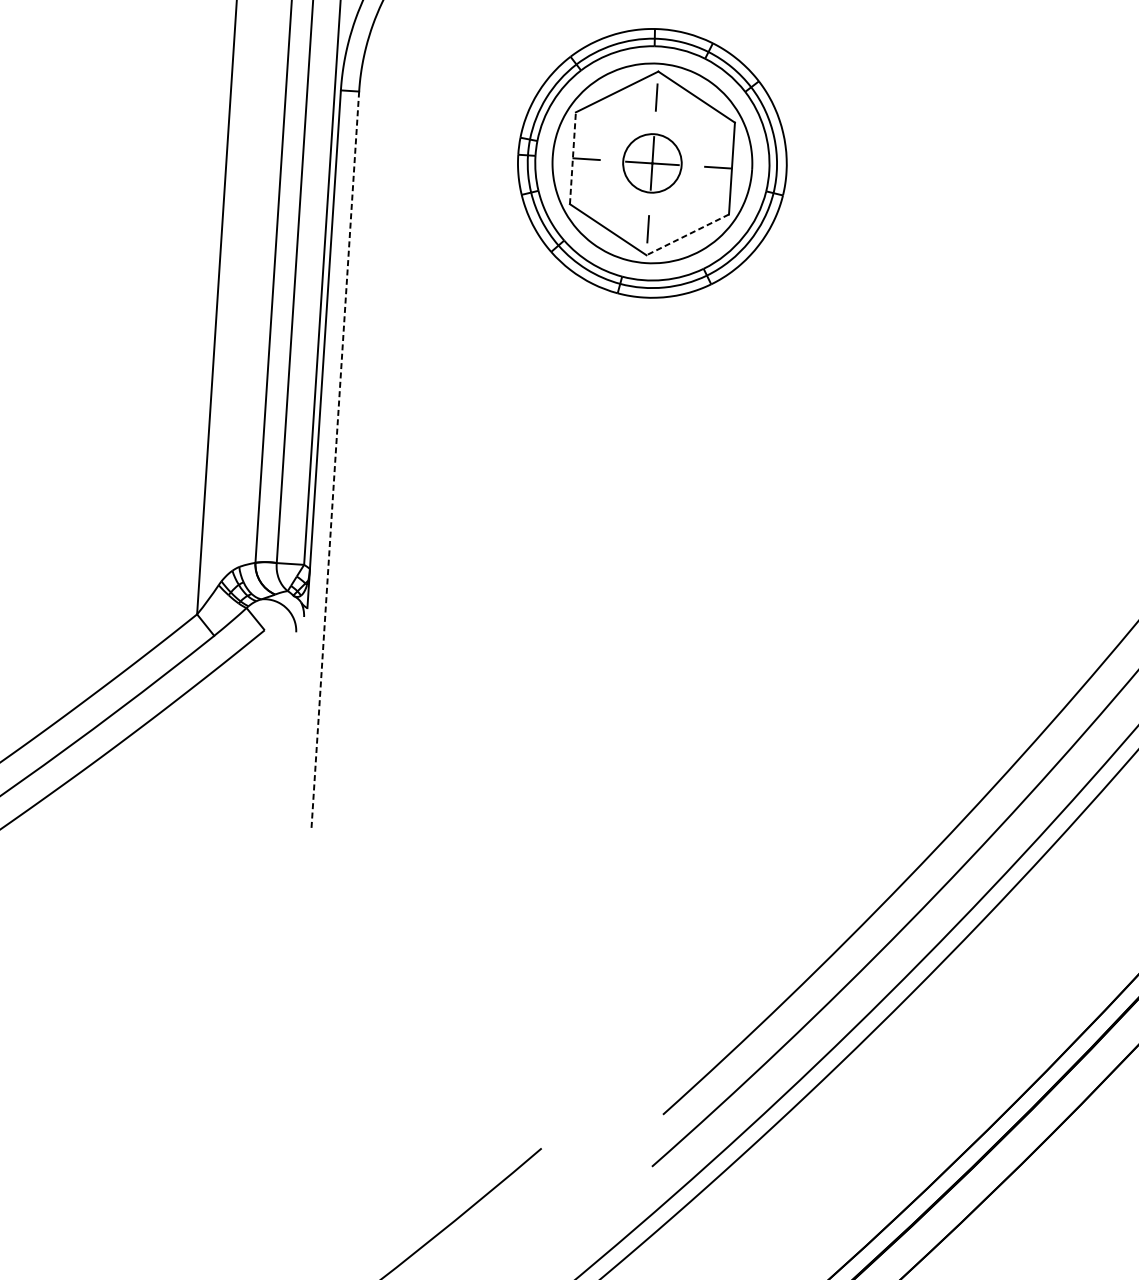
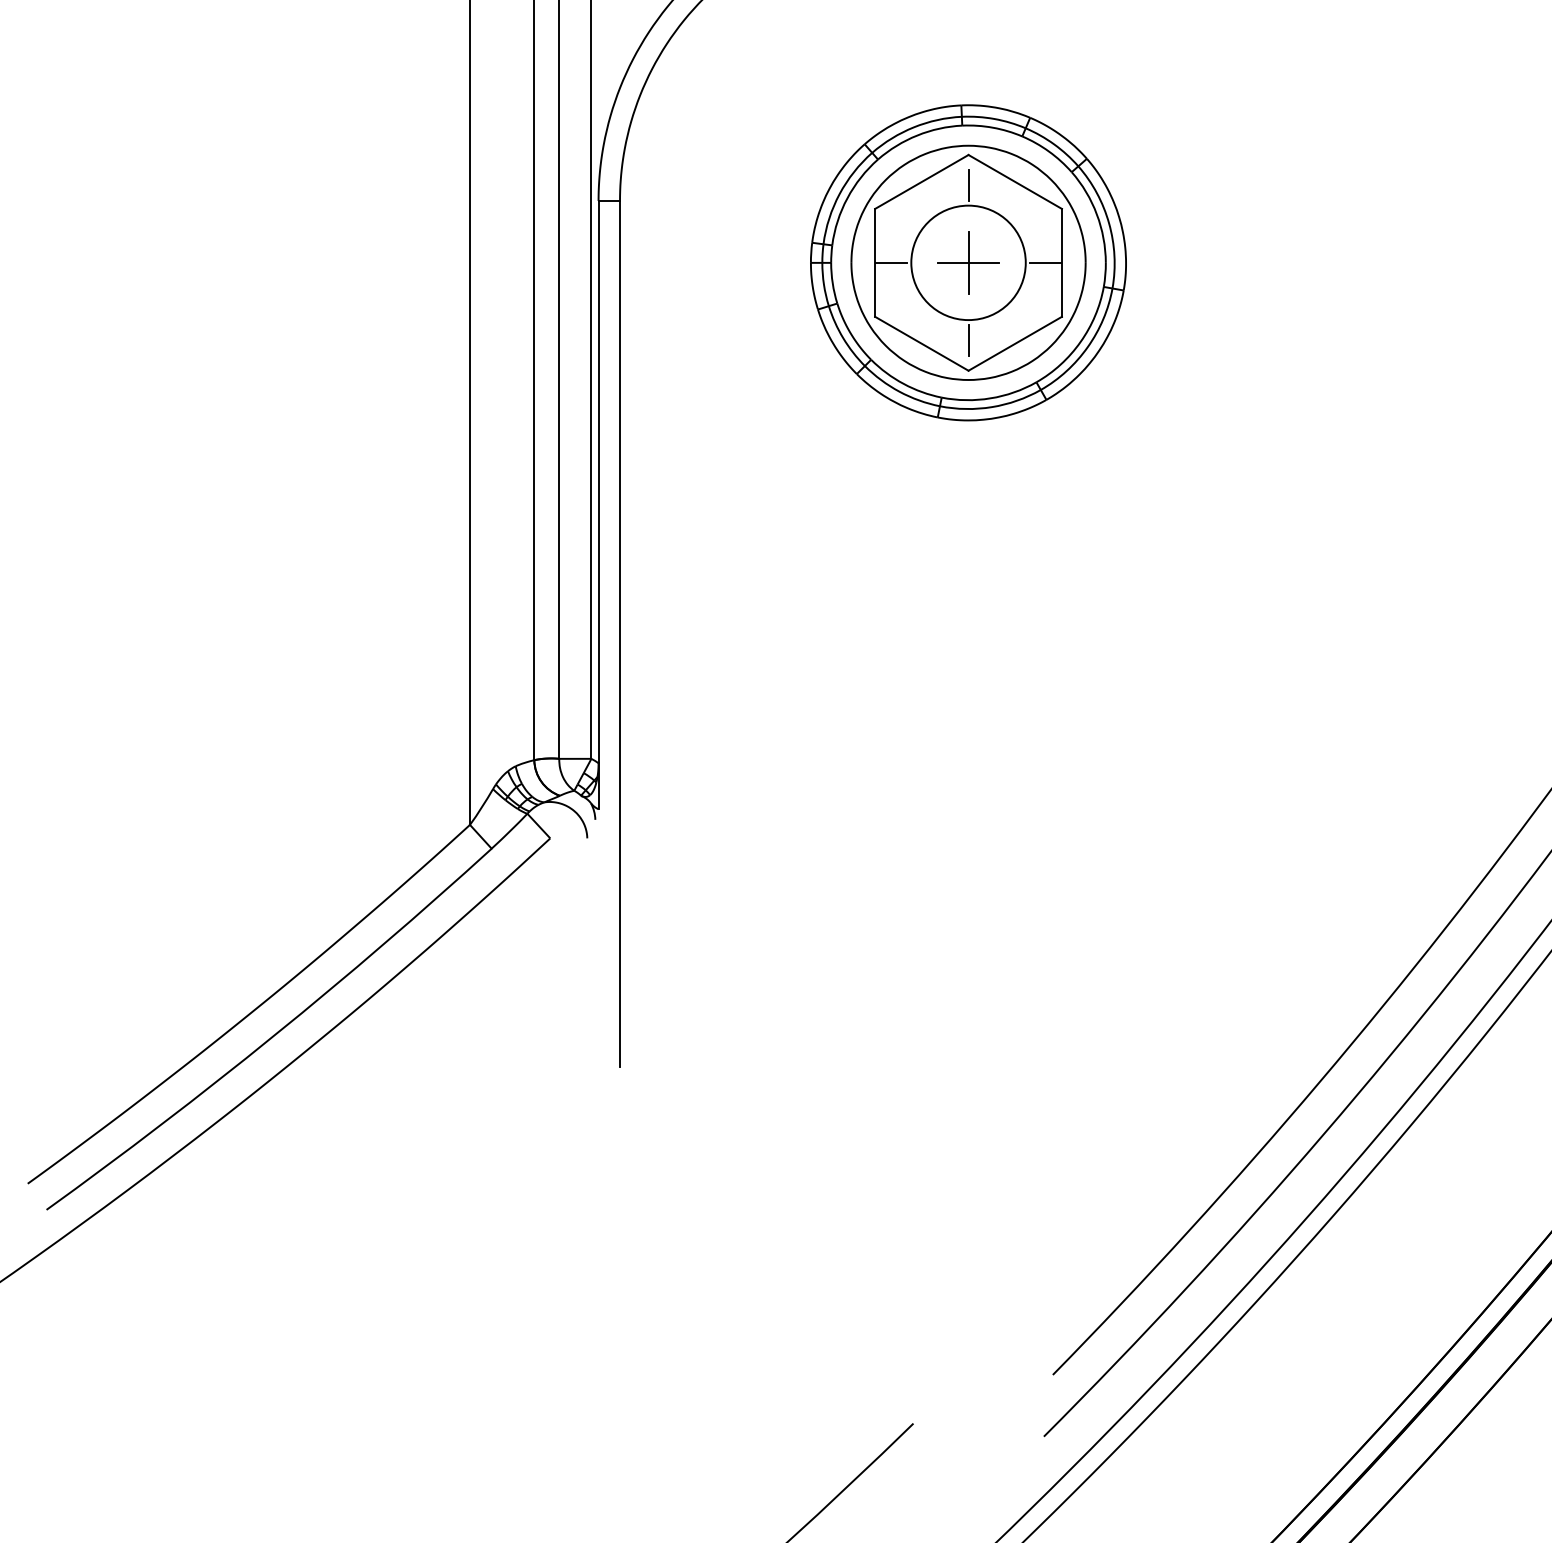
line: (573, 157) -> (875, 262), dashed -> solid
circle: (652, 163) -> (968, 262), size x1.67
line: (687, 234) -> (1015, 343), dashed -> solid
line: (335, 460) -> (620, 634), dashed -> solid

